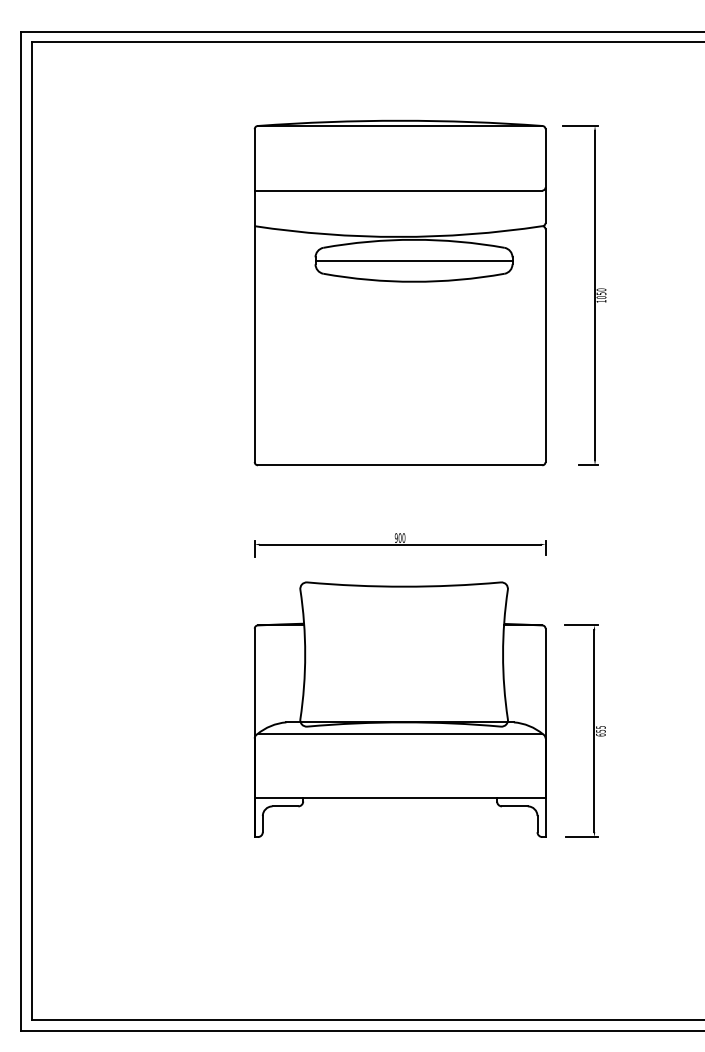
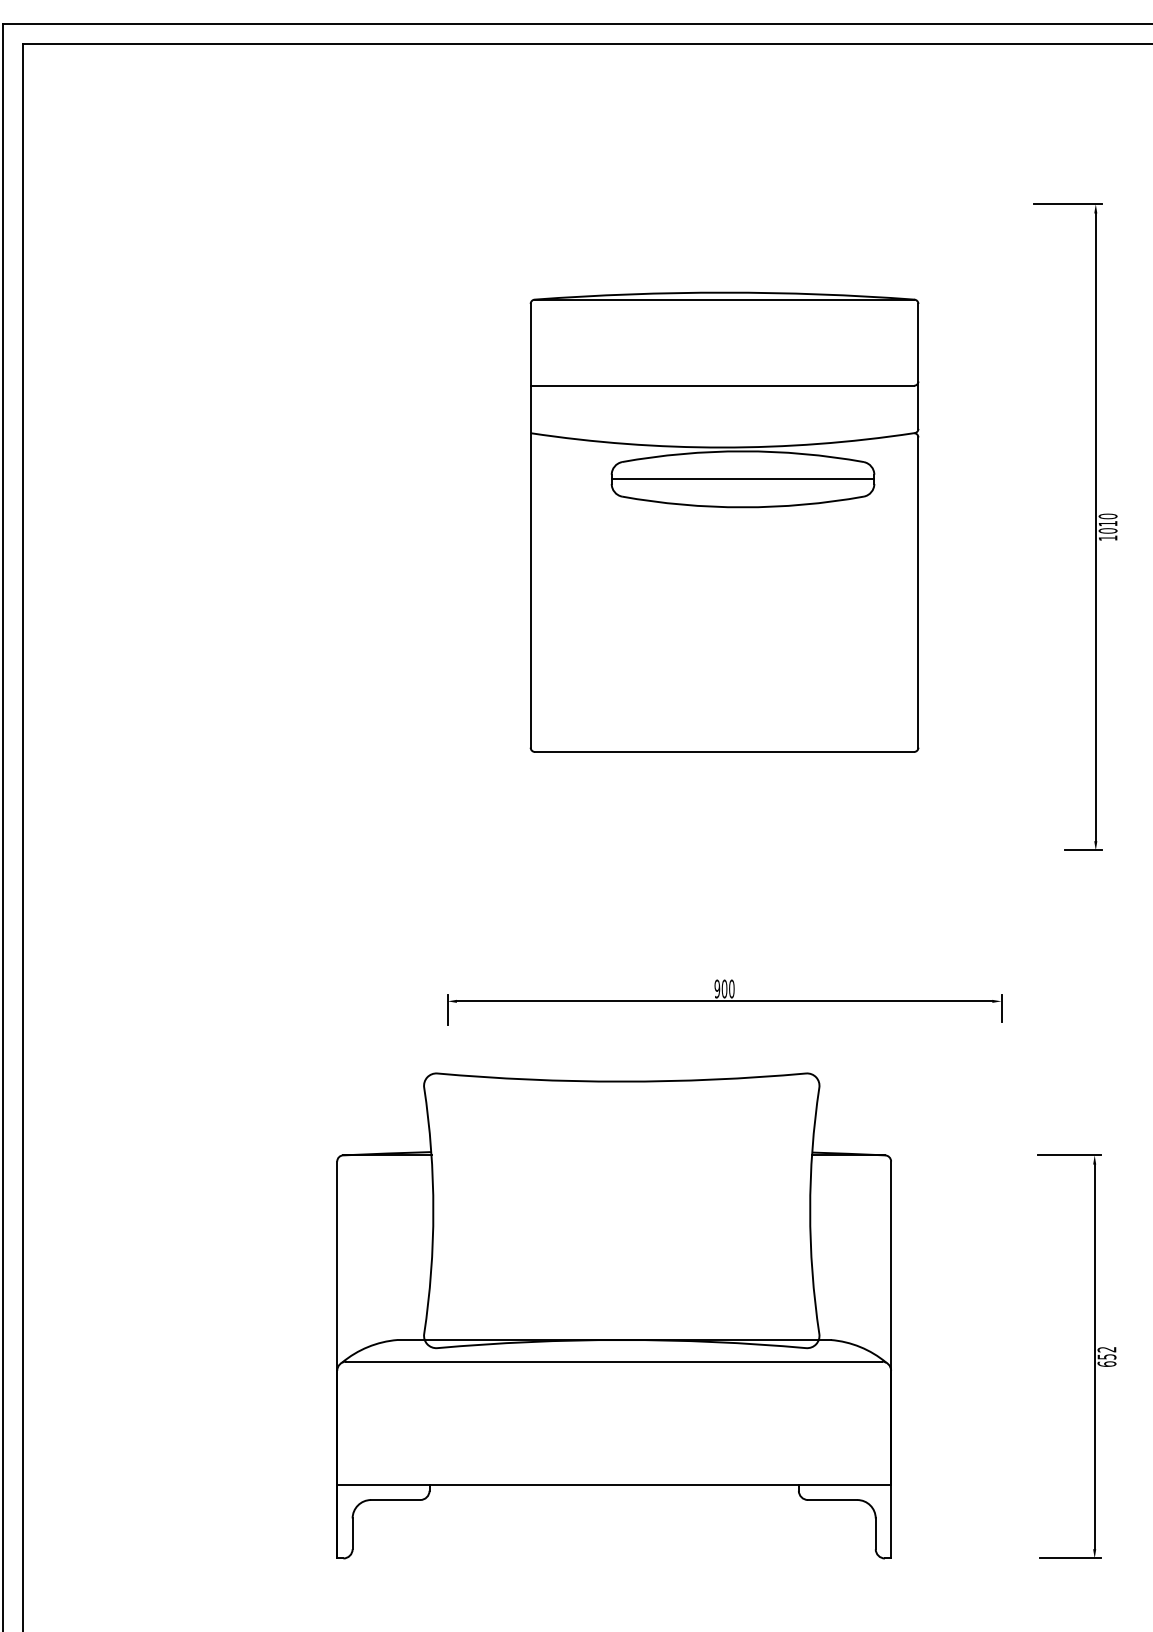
part: (399, 292) -> (723, 521), size x0.7
text: (601, 293) -> (1108, 523), 1050 -> 1010
part: (399, 709) -> (612, 1315), moved
text: (600, 727) -> (1106, 1349), 655 -> 652

